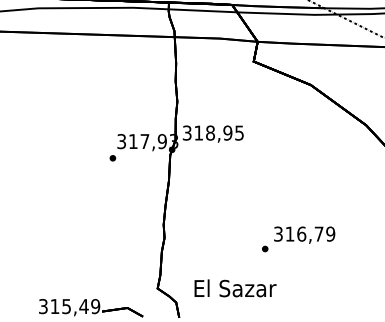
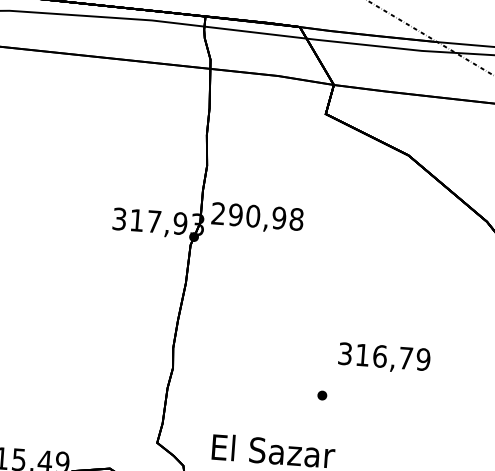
text: (213, 132) -> (257, 215), 318,95 -> 290,98
part: (112, 158) -> (103, 243), removed
text: (304, 234) -> (384, 357), moved

